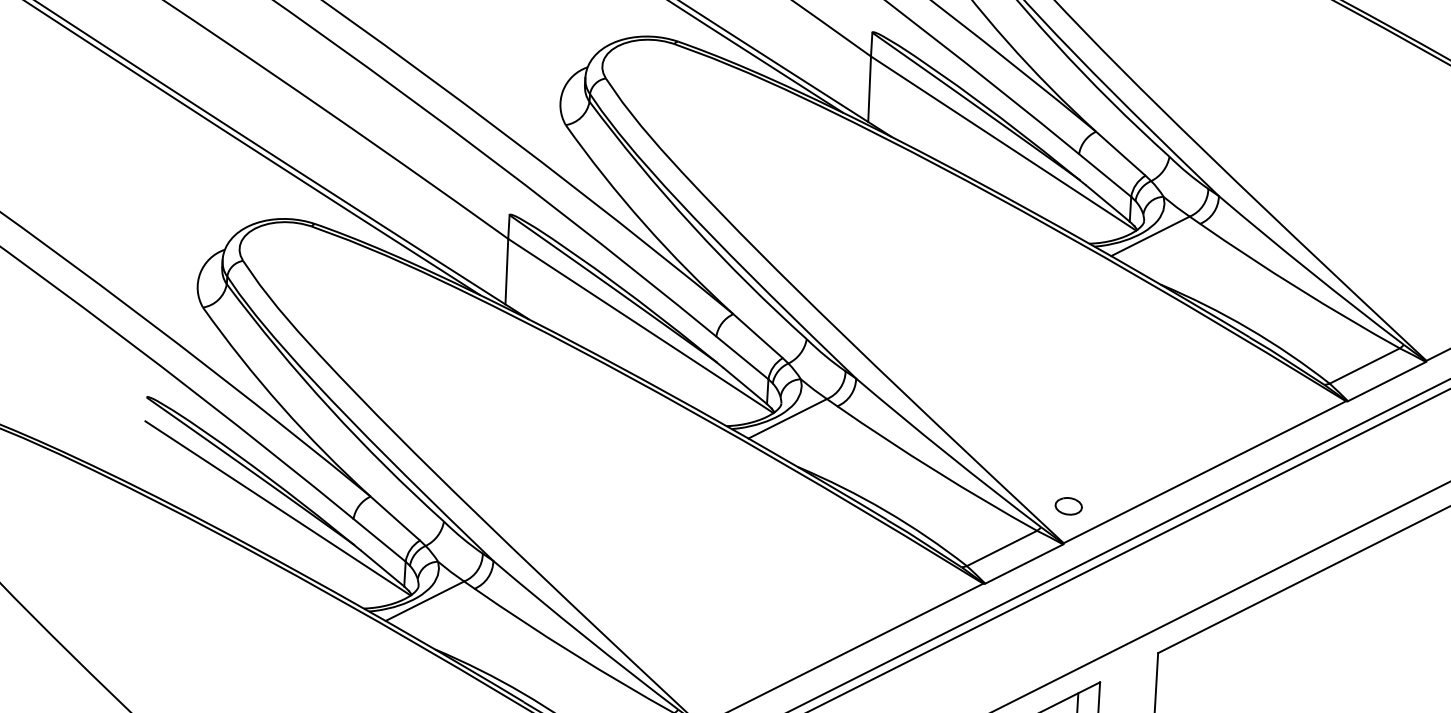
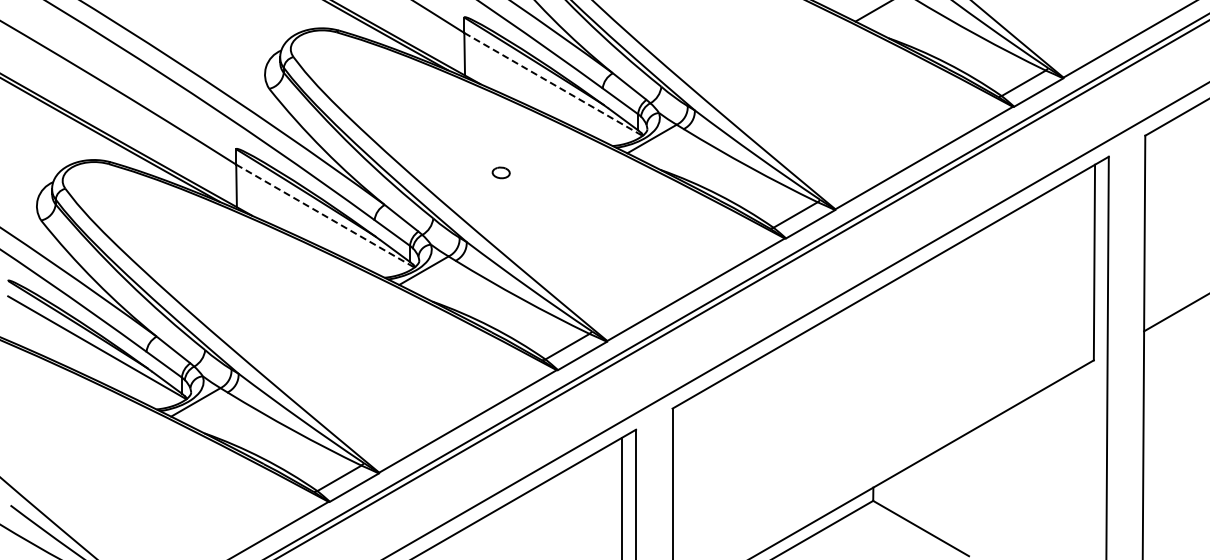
line: (1003, 143) -> (553, 84), solid -> dashed
line: (640, 326) -> (325, 216), solid -> dashed
part: (1067, 505) -> (500, 172), moved

